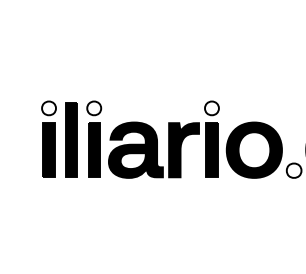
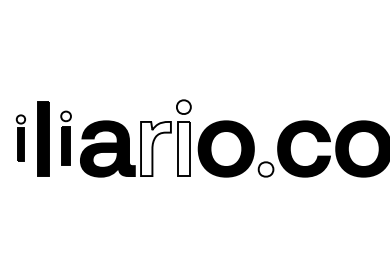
part: (48, 138) -> (20, 137), size x0.6
part: (93, 138) -> (65, 137), size x0.7
fill: (183, 149) -> (155, 148), removed
fill: (211, 149) -> (183, 148), removed

